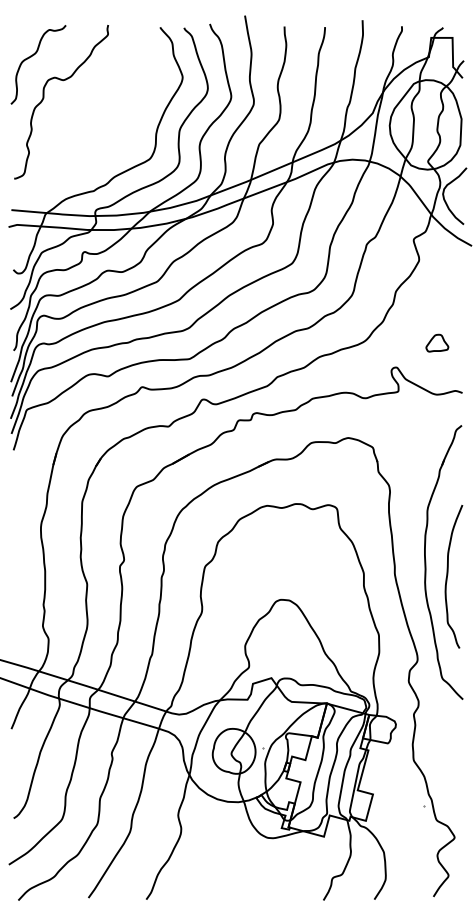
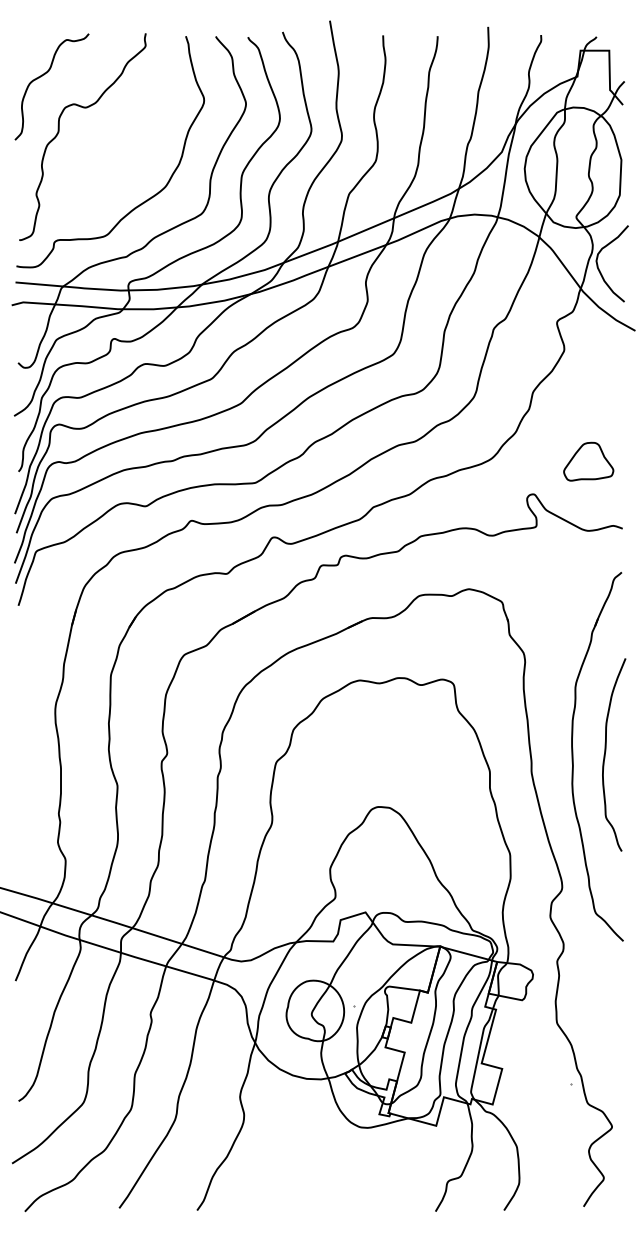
curve: (106, 149) -> (143, 201), added
part: (437, 343) -> (588, 461), size x1.67
curve: (448, 574) -> (606, 751), moved

